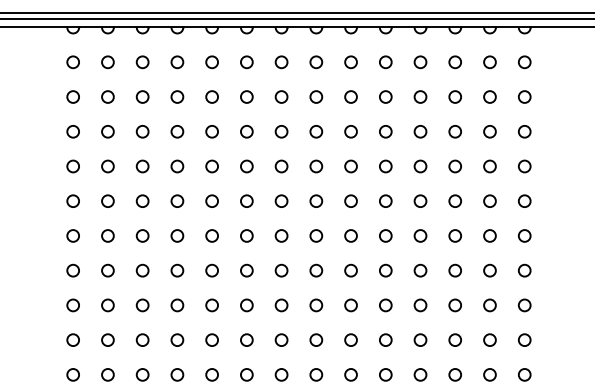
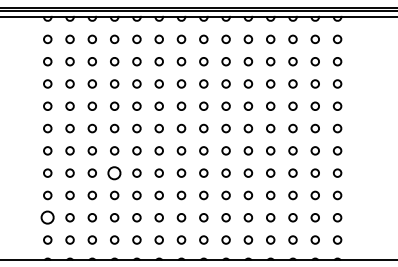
circle: (177, 269) -> (114, 172), size x1.6
circle: (72, 339) -> (47, 217), size x1.6

